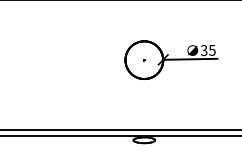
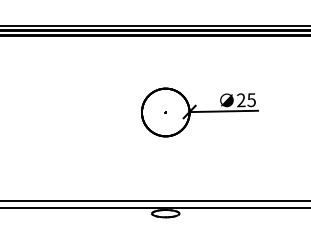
text: (204, 50) -> (241, 100), 35 -> 25

